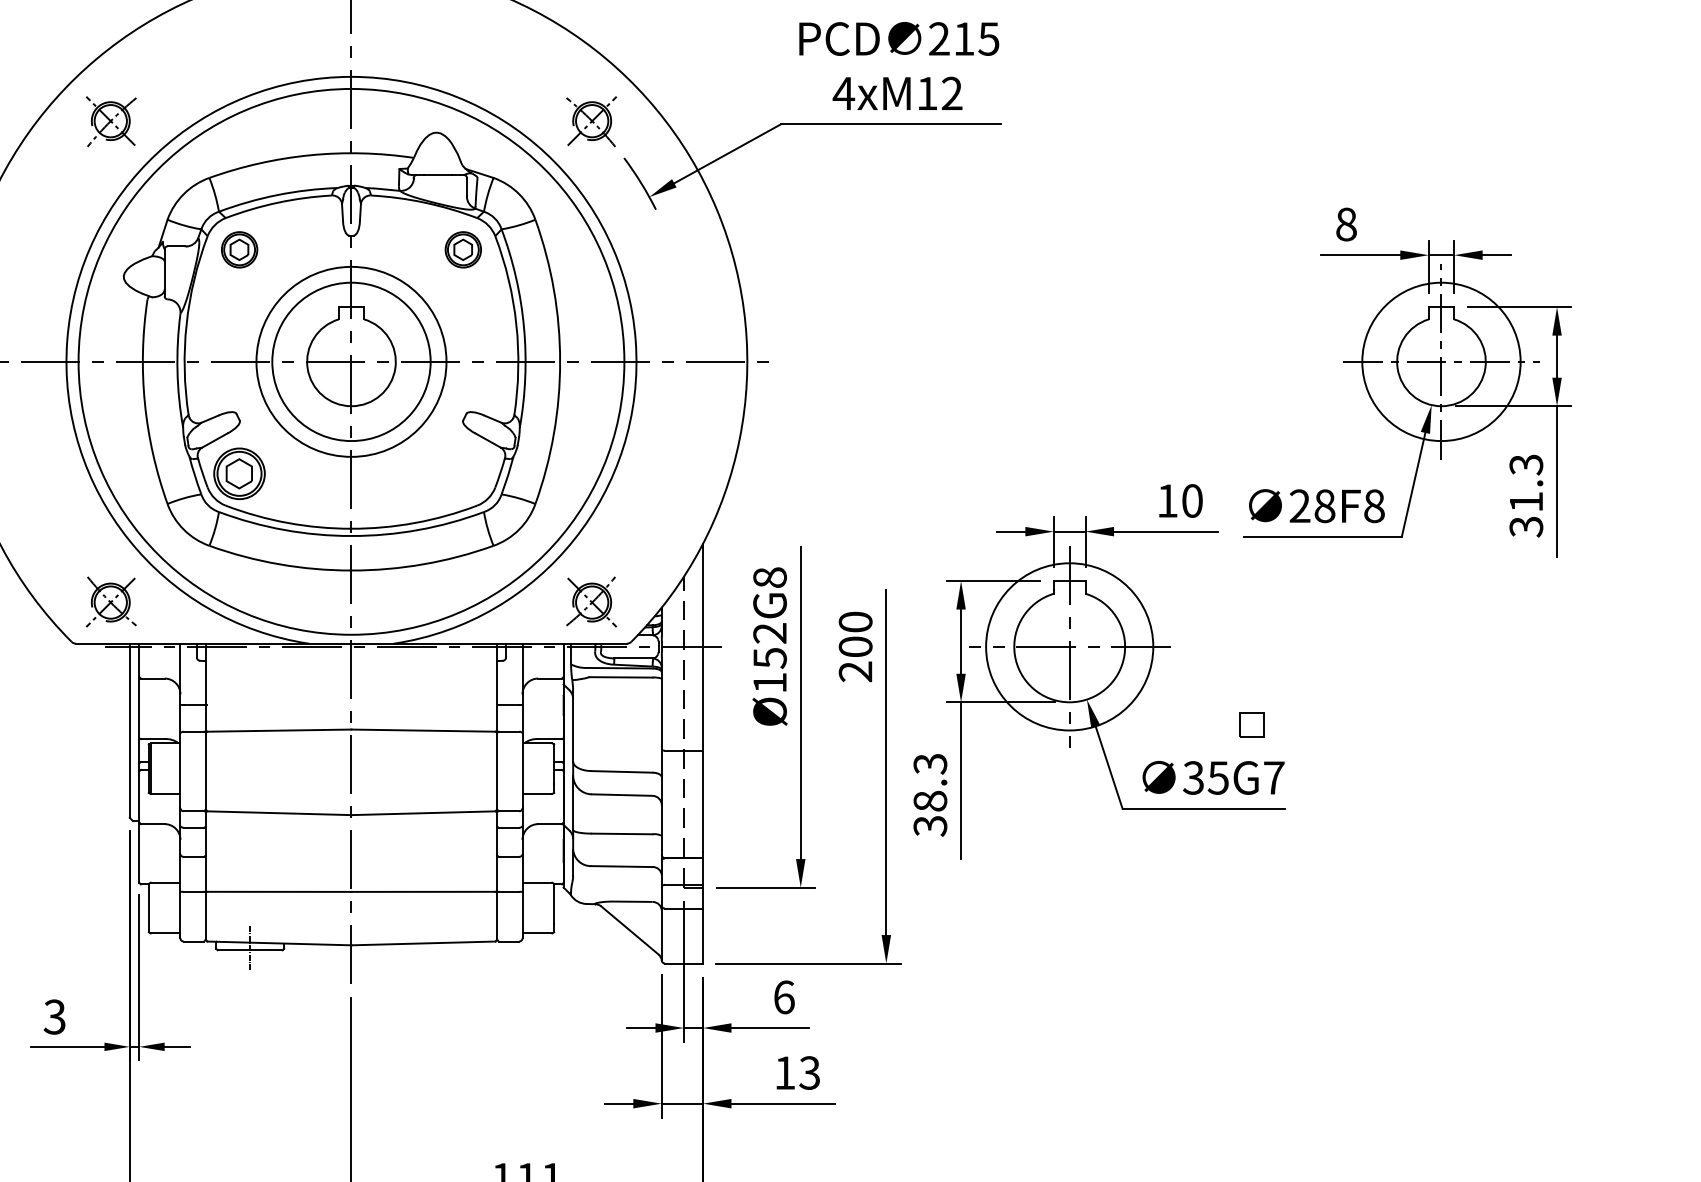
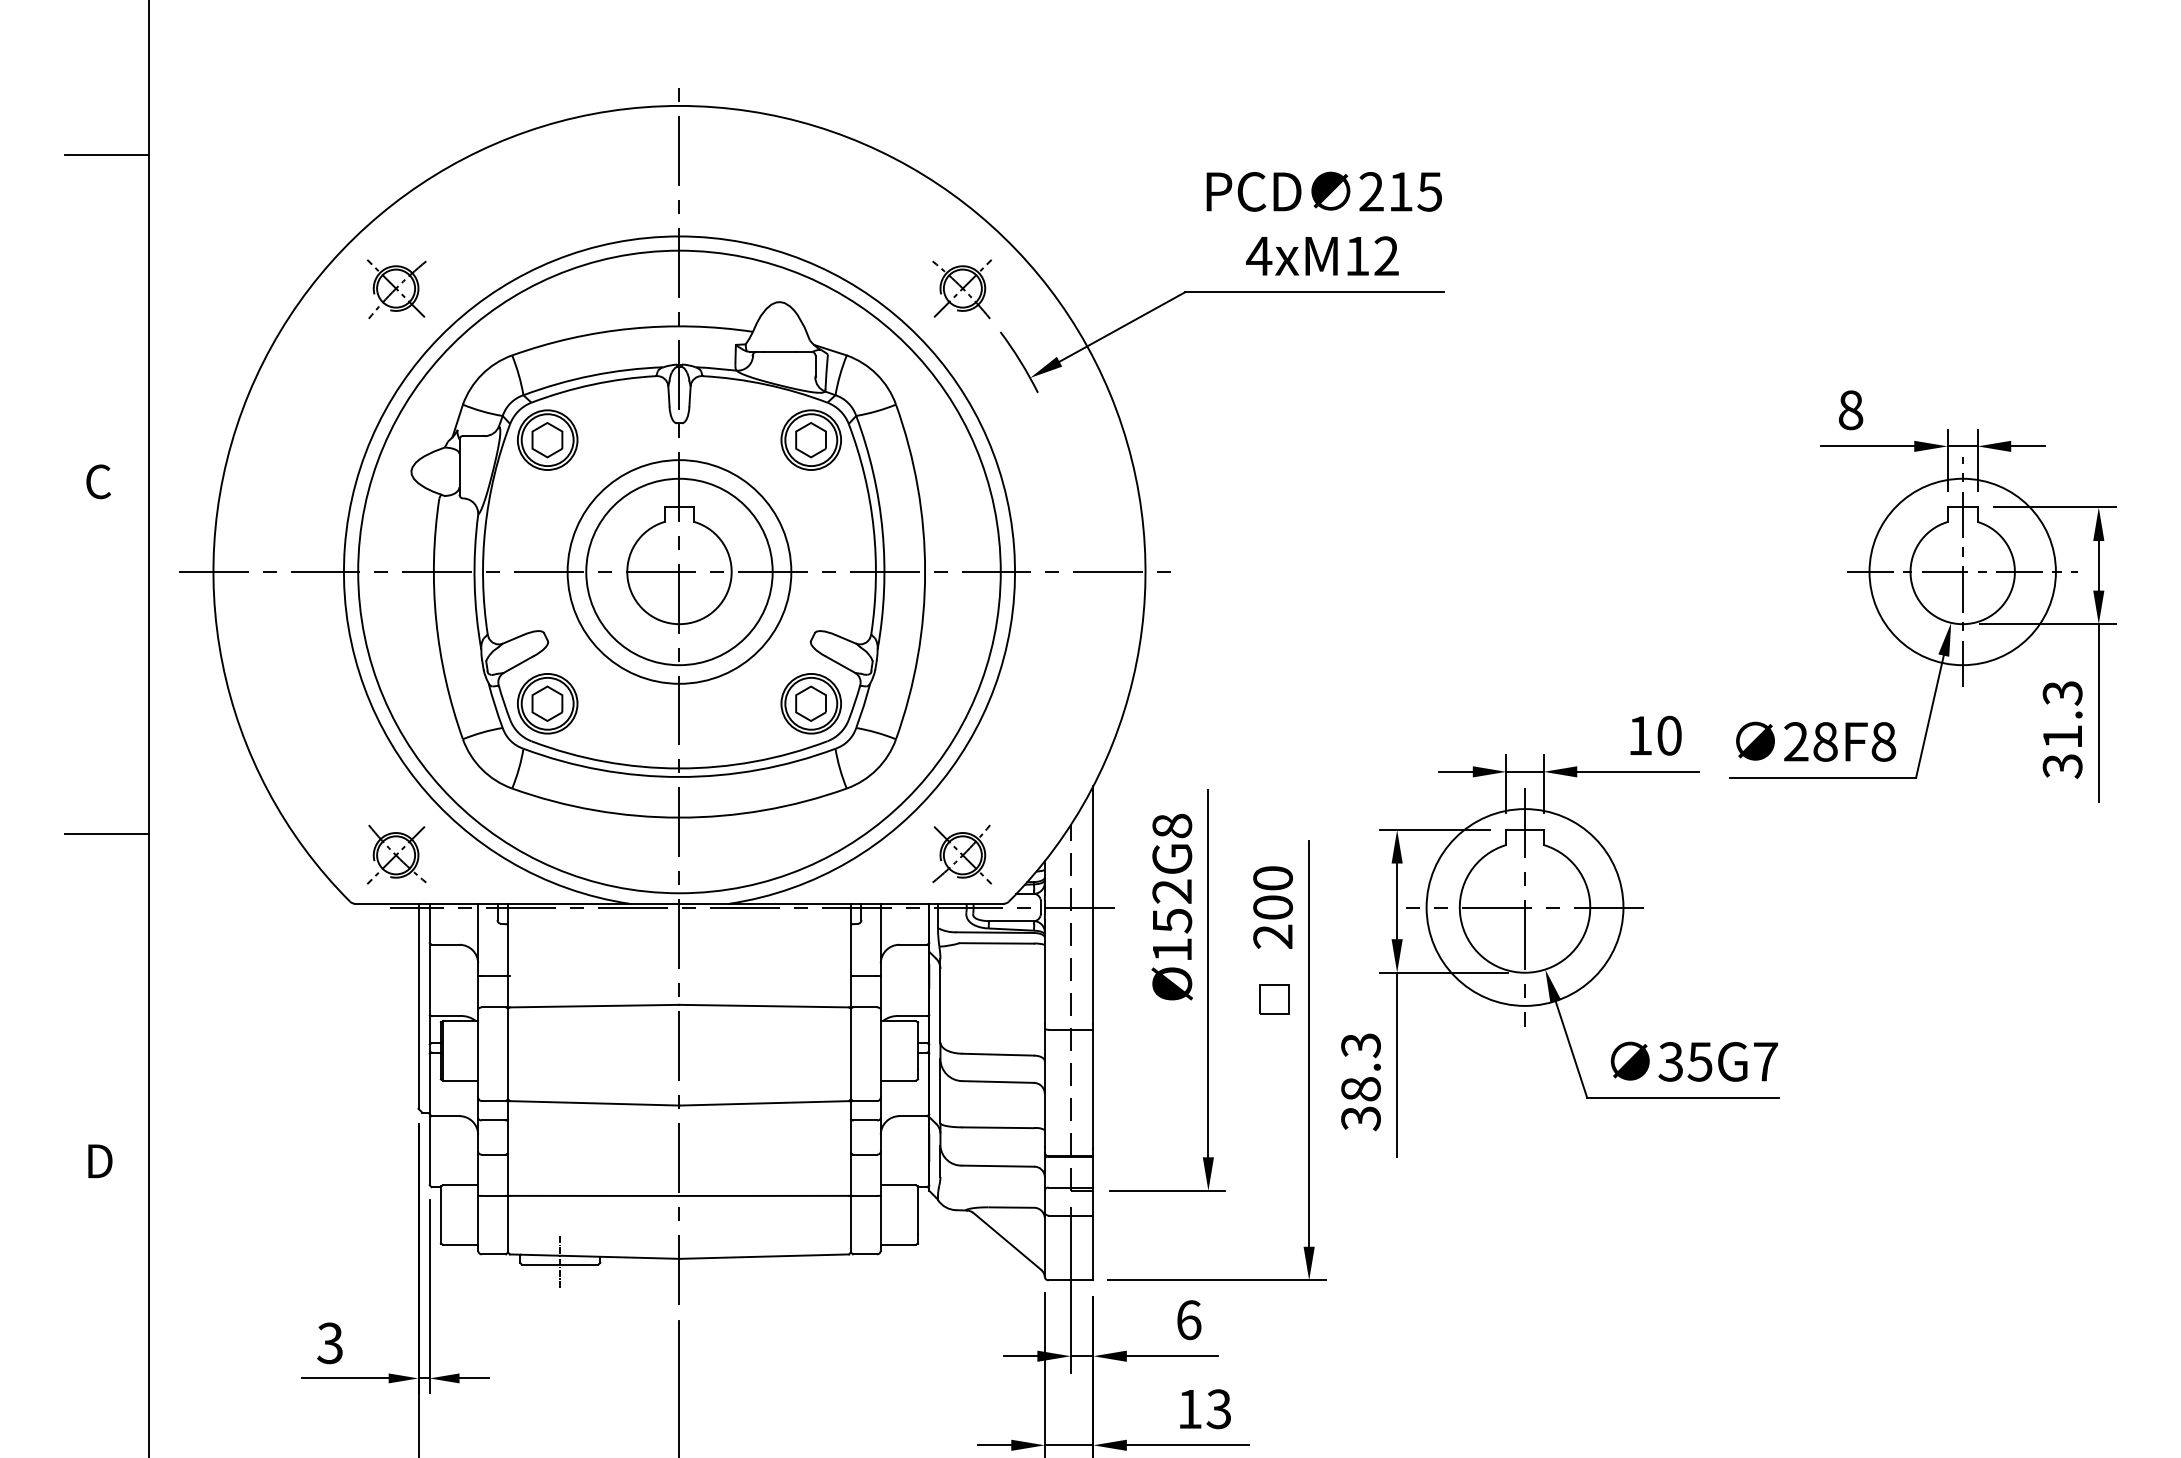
part: (239, 249) -> (547, 439), size x1.43
part: (462, 249) -> (810, 439), size x1.43
part: (462, 473) -> (810, 703), added
part: (1251, 725) -> (1274, 999), moved

